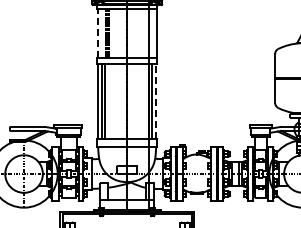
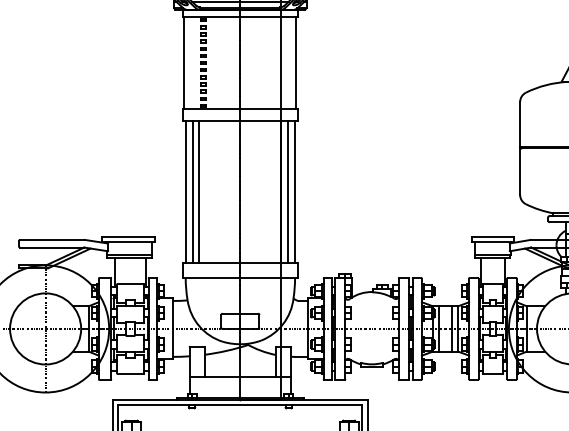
line: (97, 33) -> (184, 63), dashed -> solid
line: (156, 101) -> (295, 191), dashed -> solid

